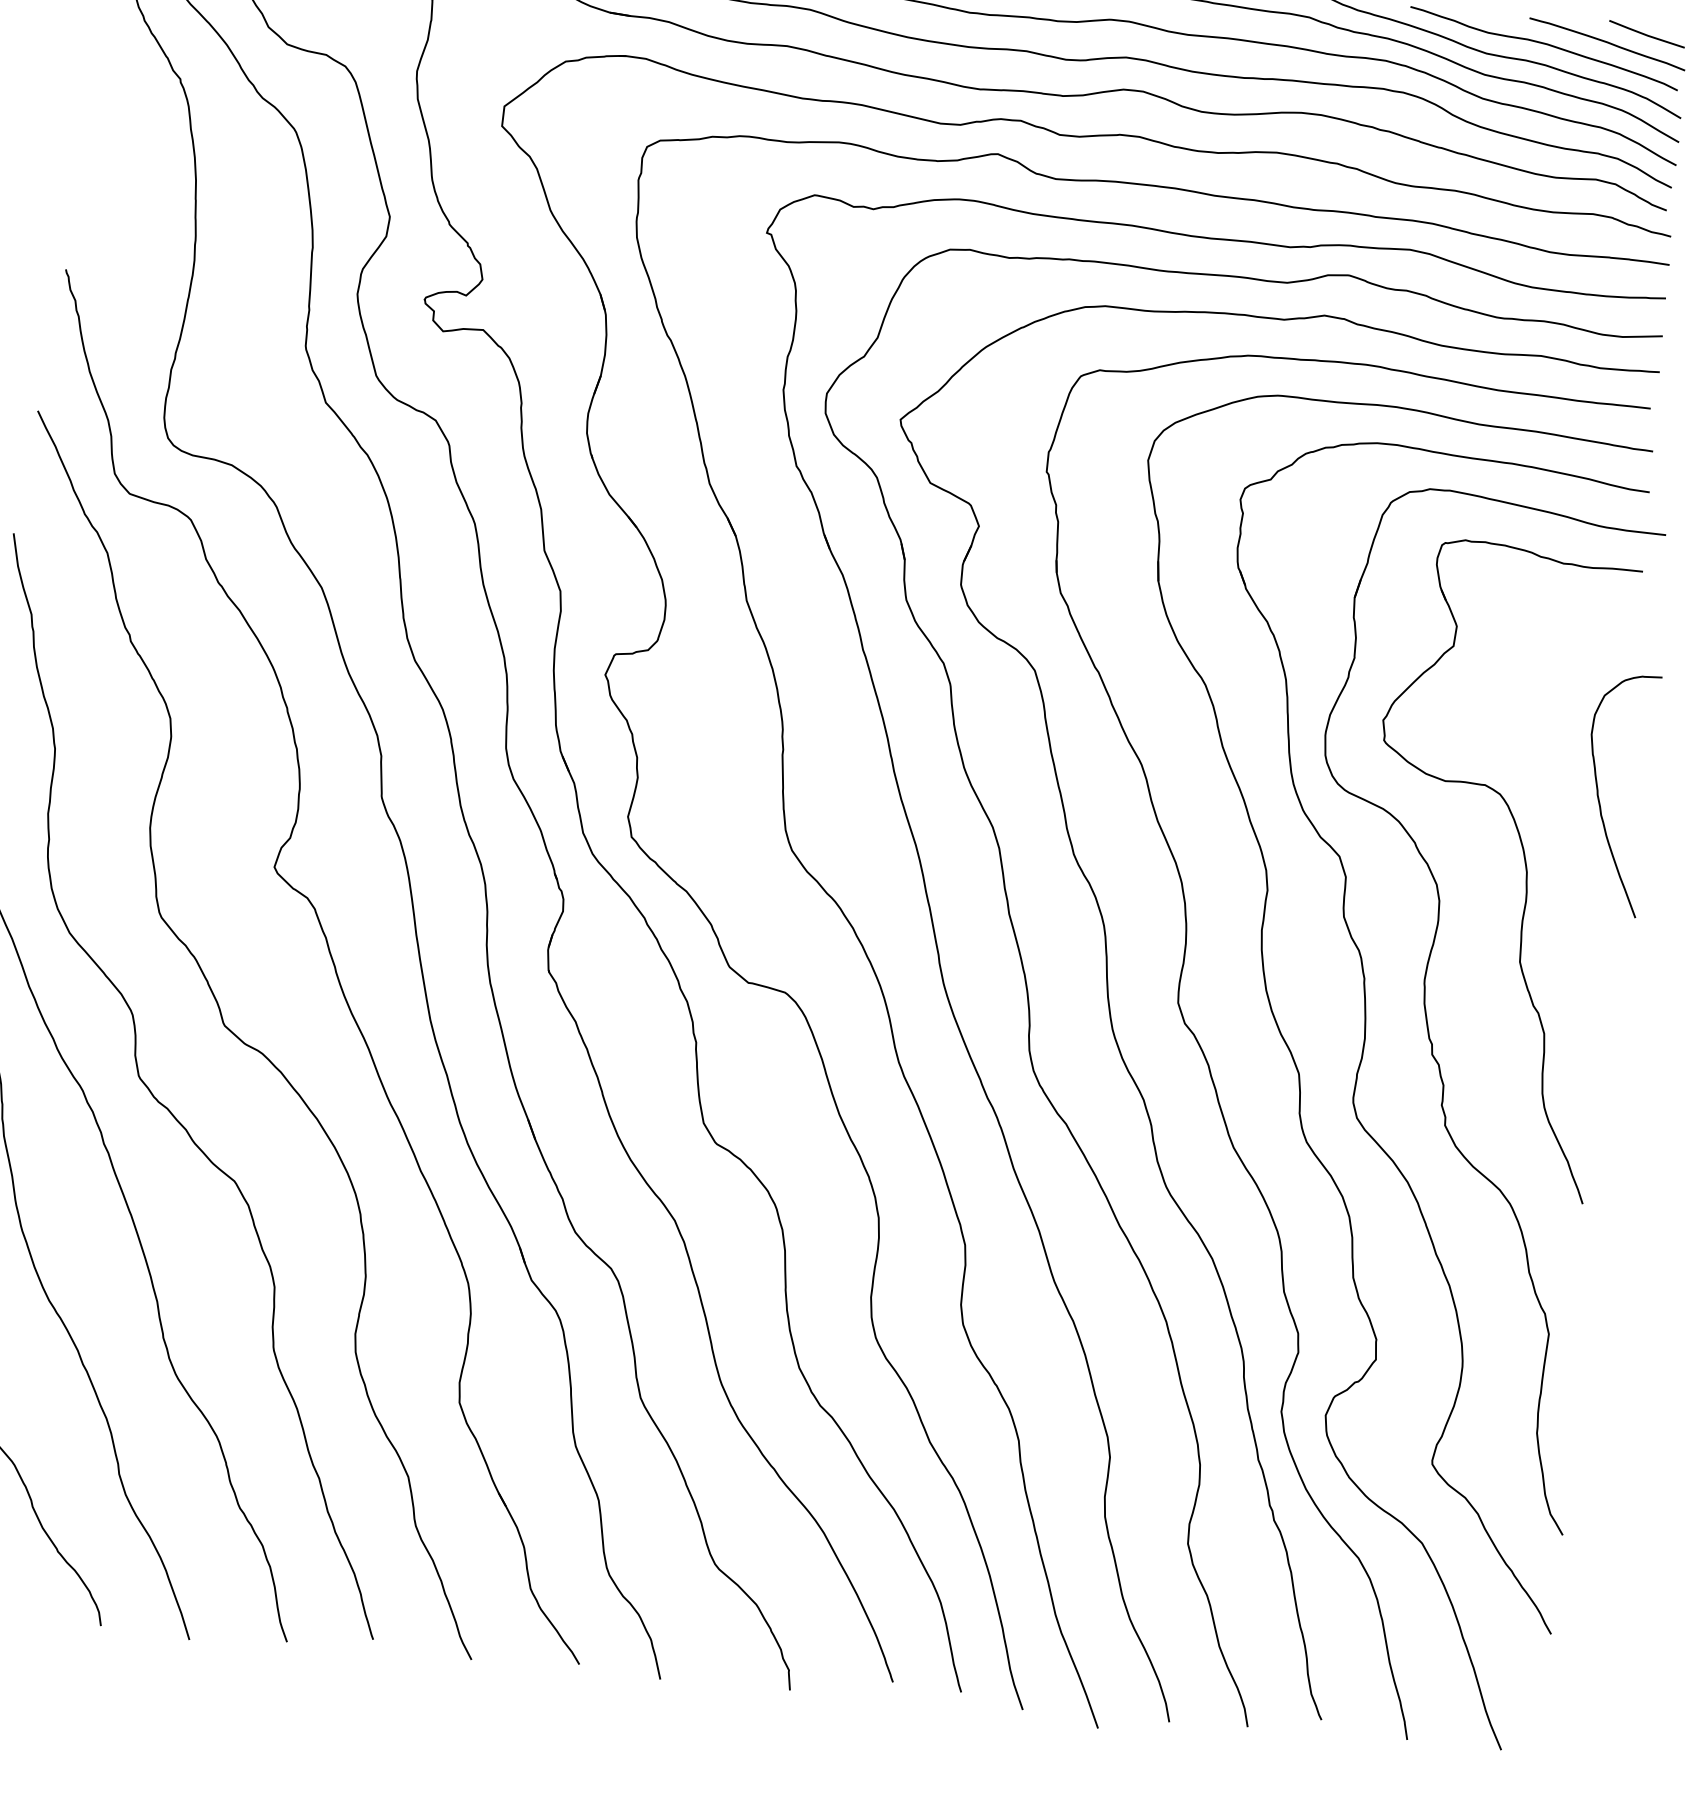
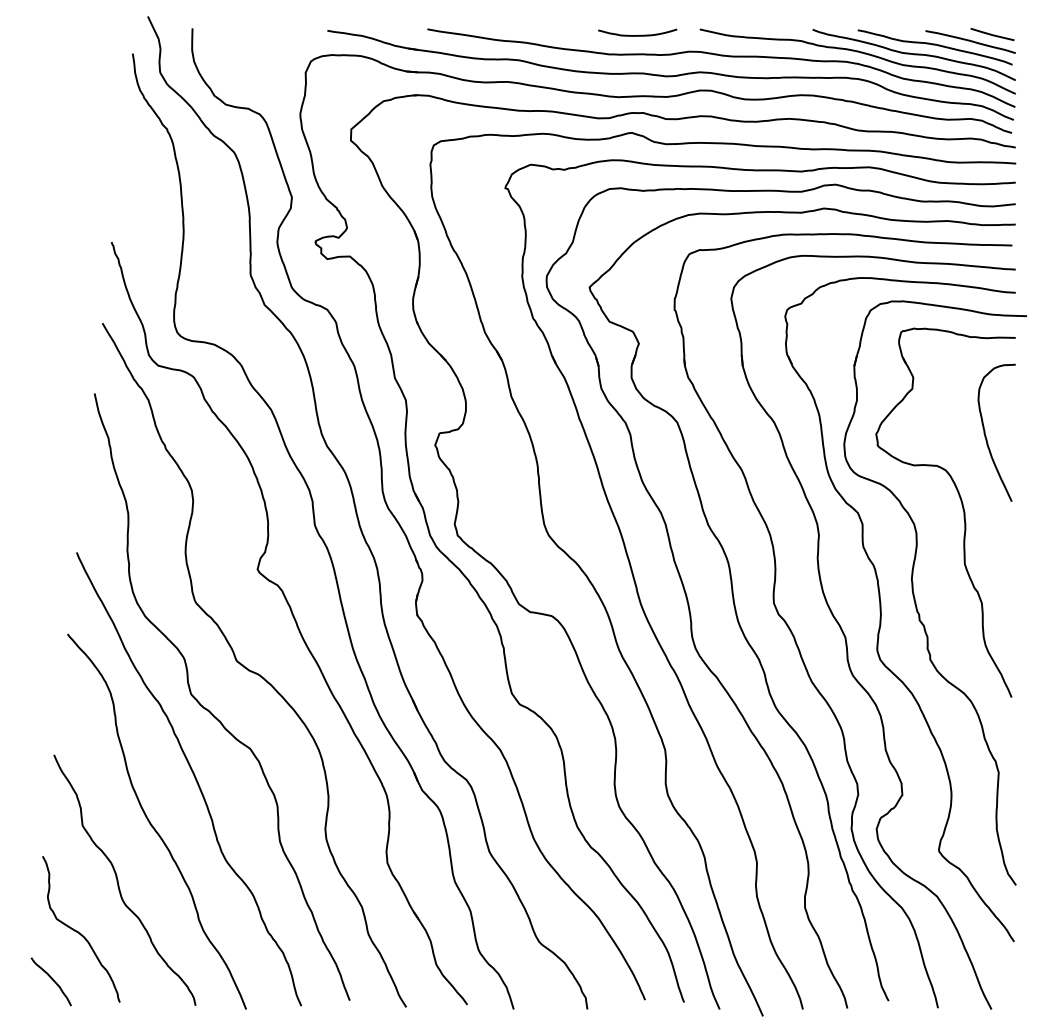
curve: (1600, 797) -> (986, 435), moved

